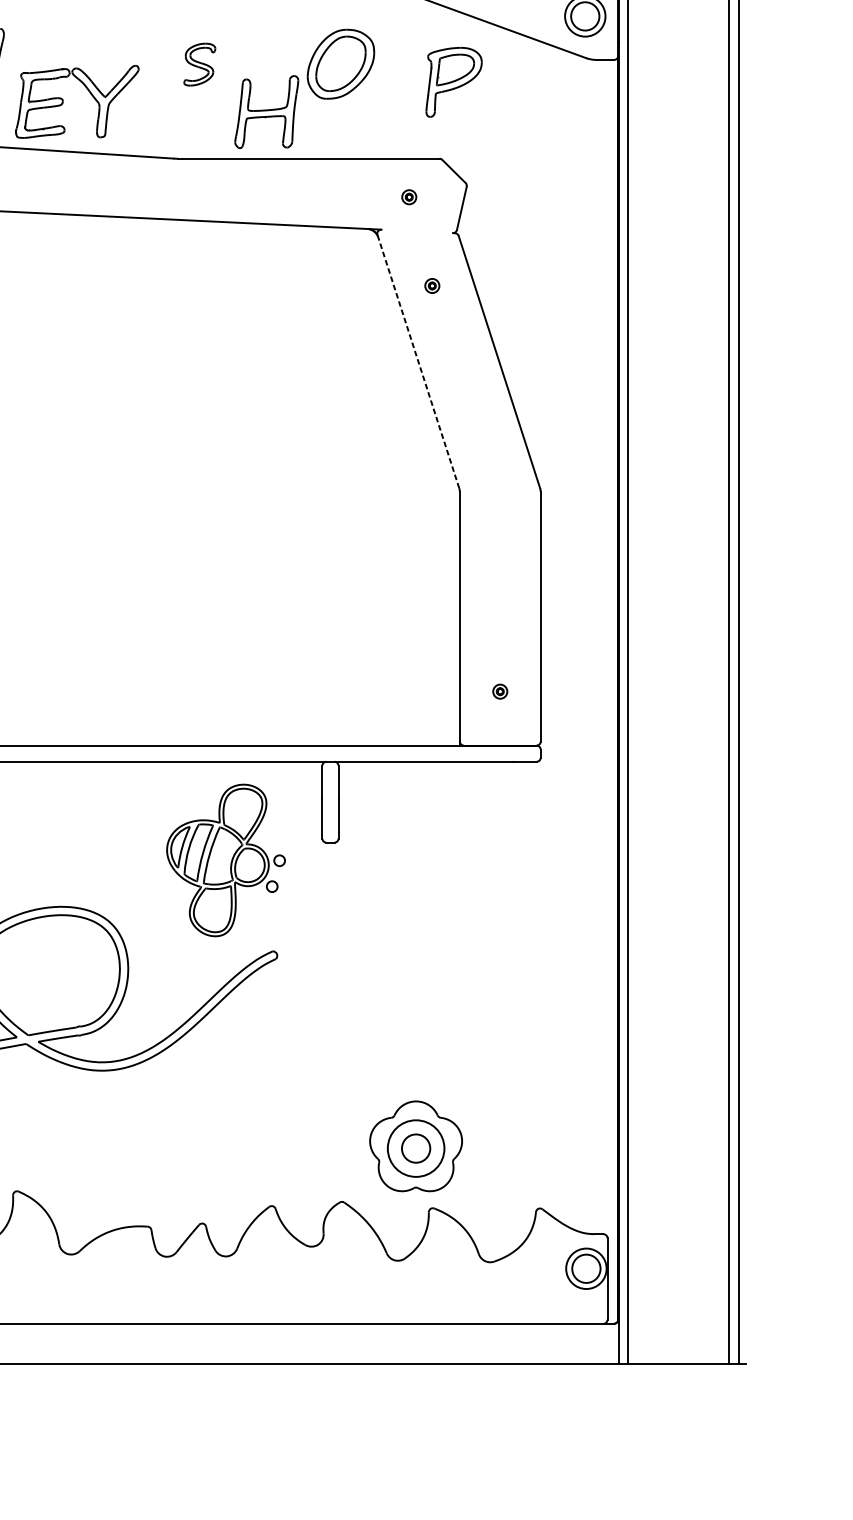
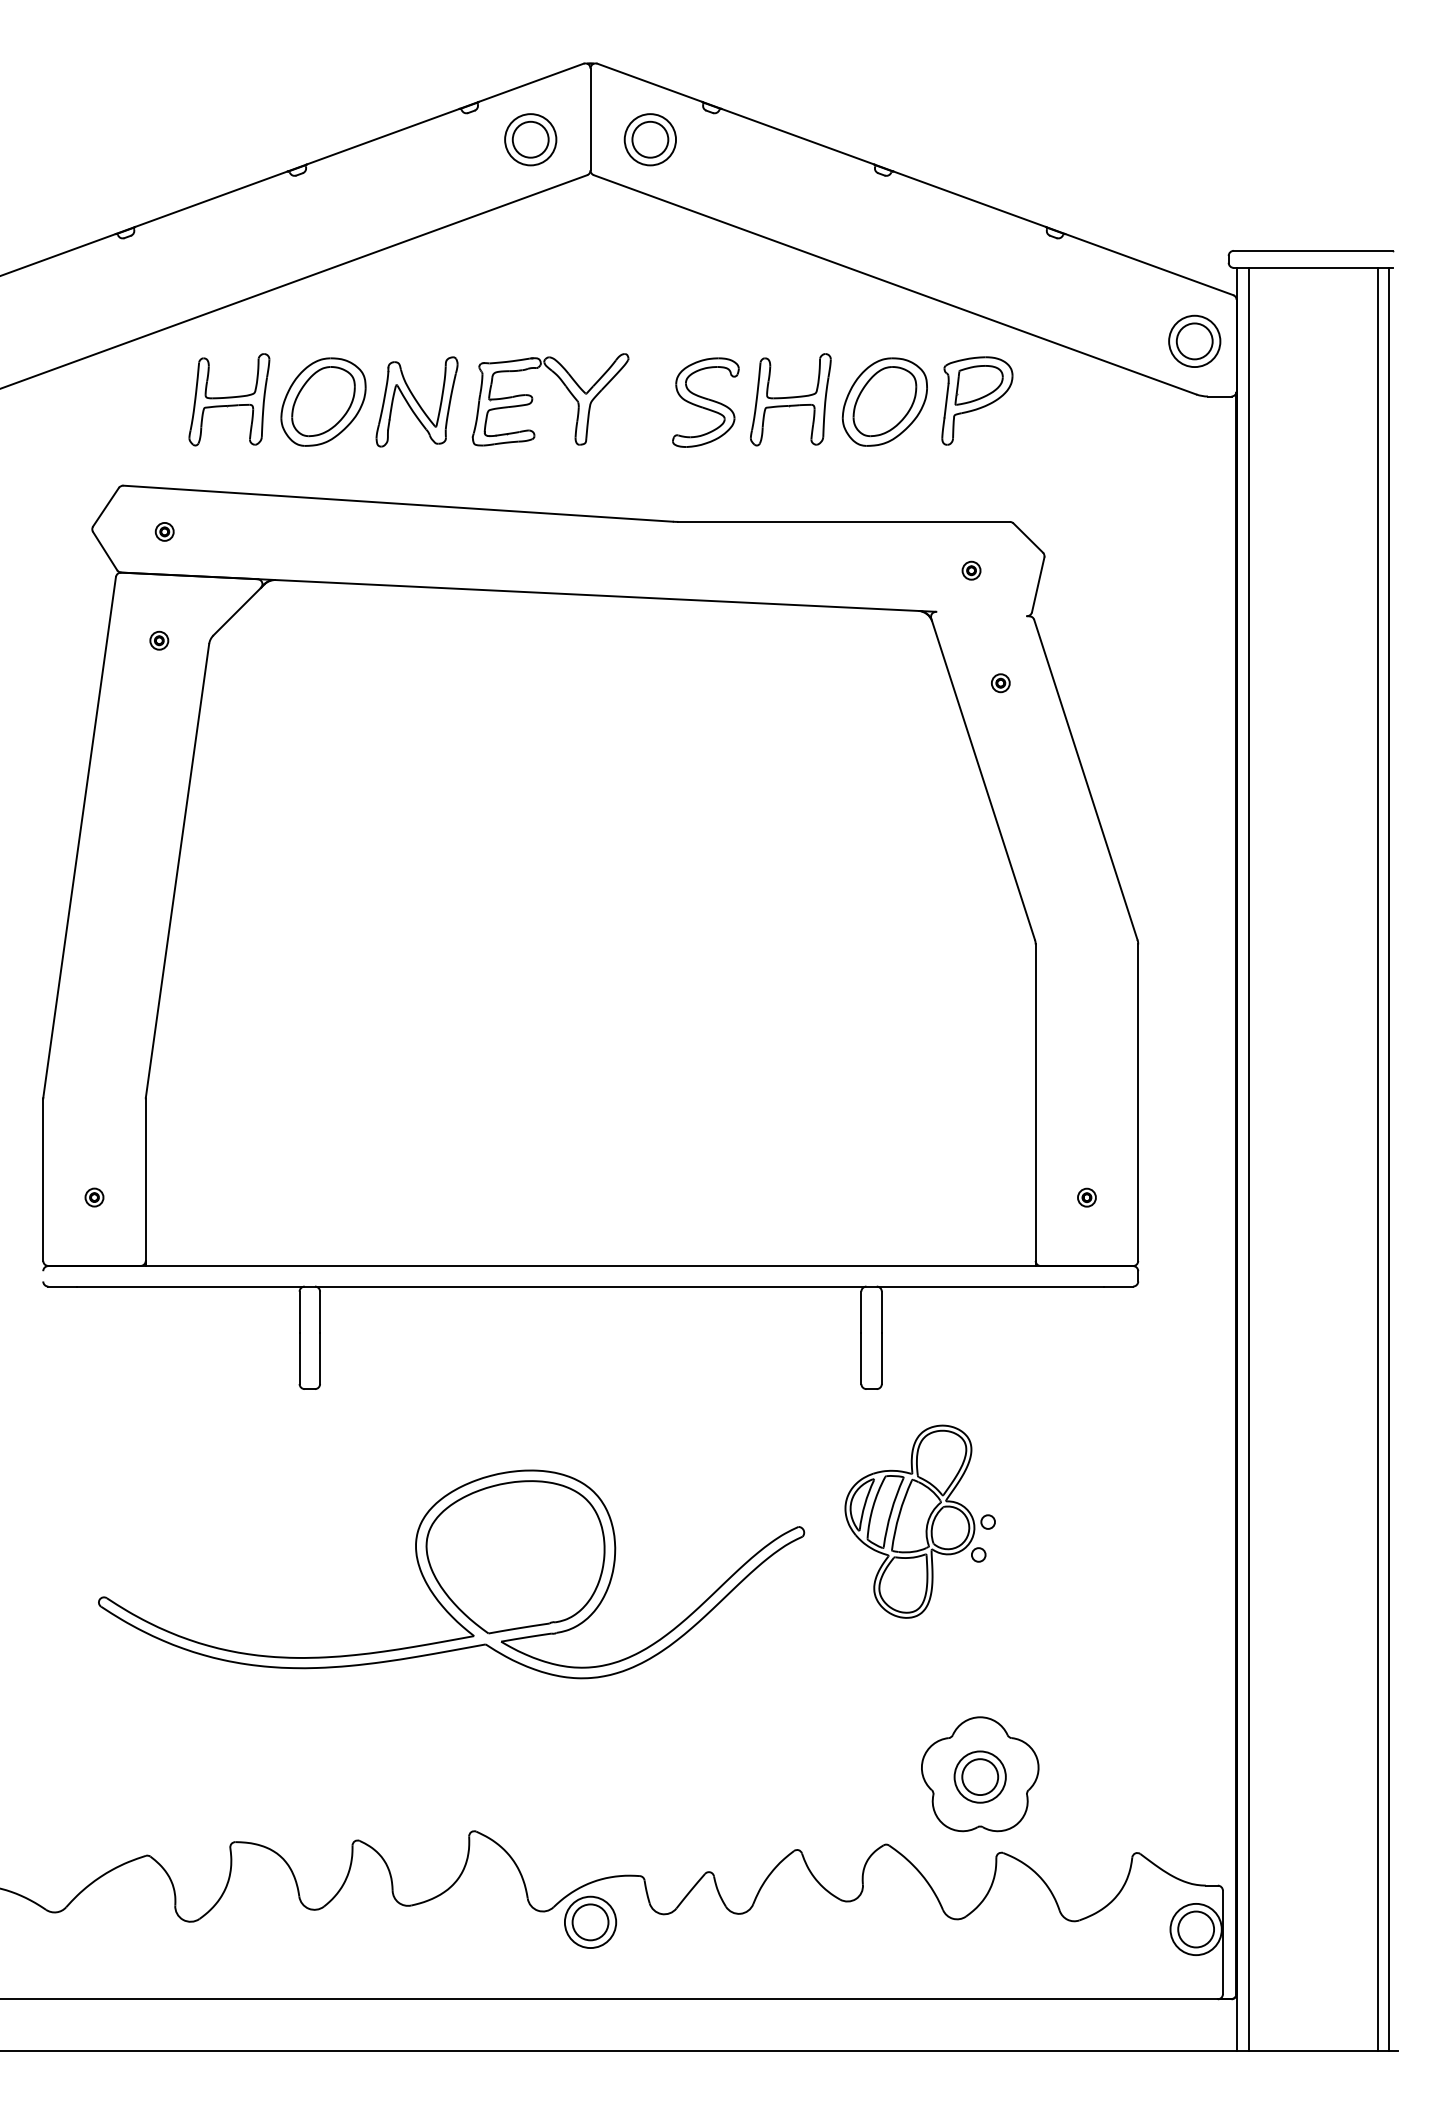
part: (199, 64) -> (705, 402), size x1.67
part: (454, 81) -> (977, 400), moved
part: (63, 101) -> (533, 399), moved
part: (266, 111) -> (790, 399), moved
line: (418, 361) -> (983, 779), dashed -> solid
part: (225, 860) -> (919, 1521), moved
circle: (415, 1148) -> (979, 1776), size x0.71
part: (108, 1262) -> (590, 1921), added

